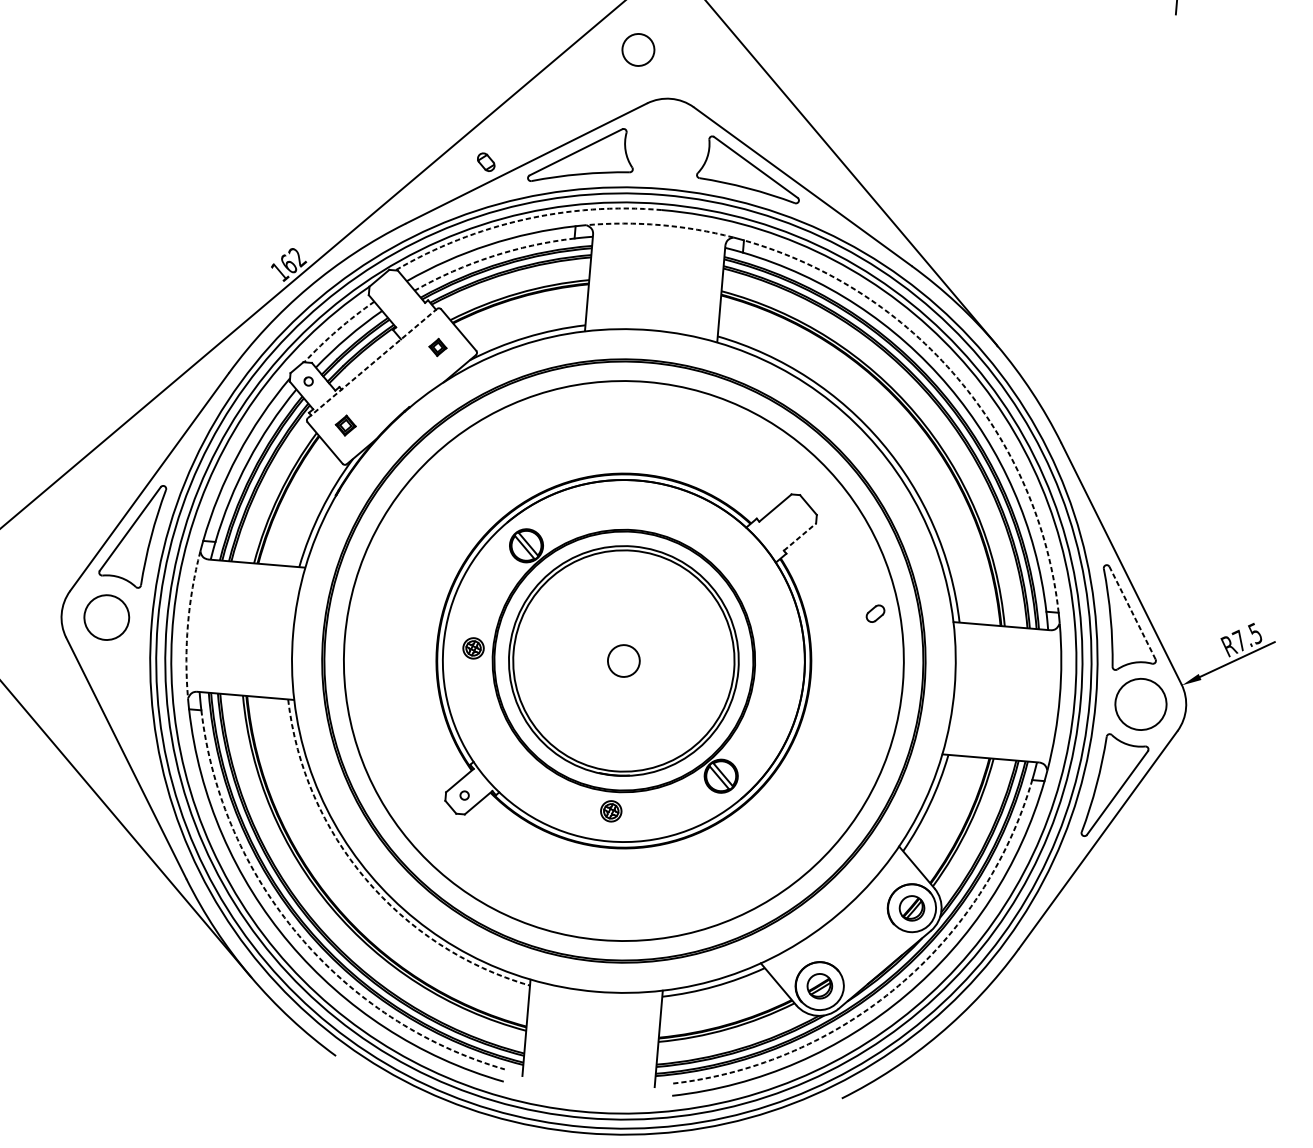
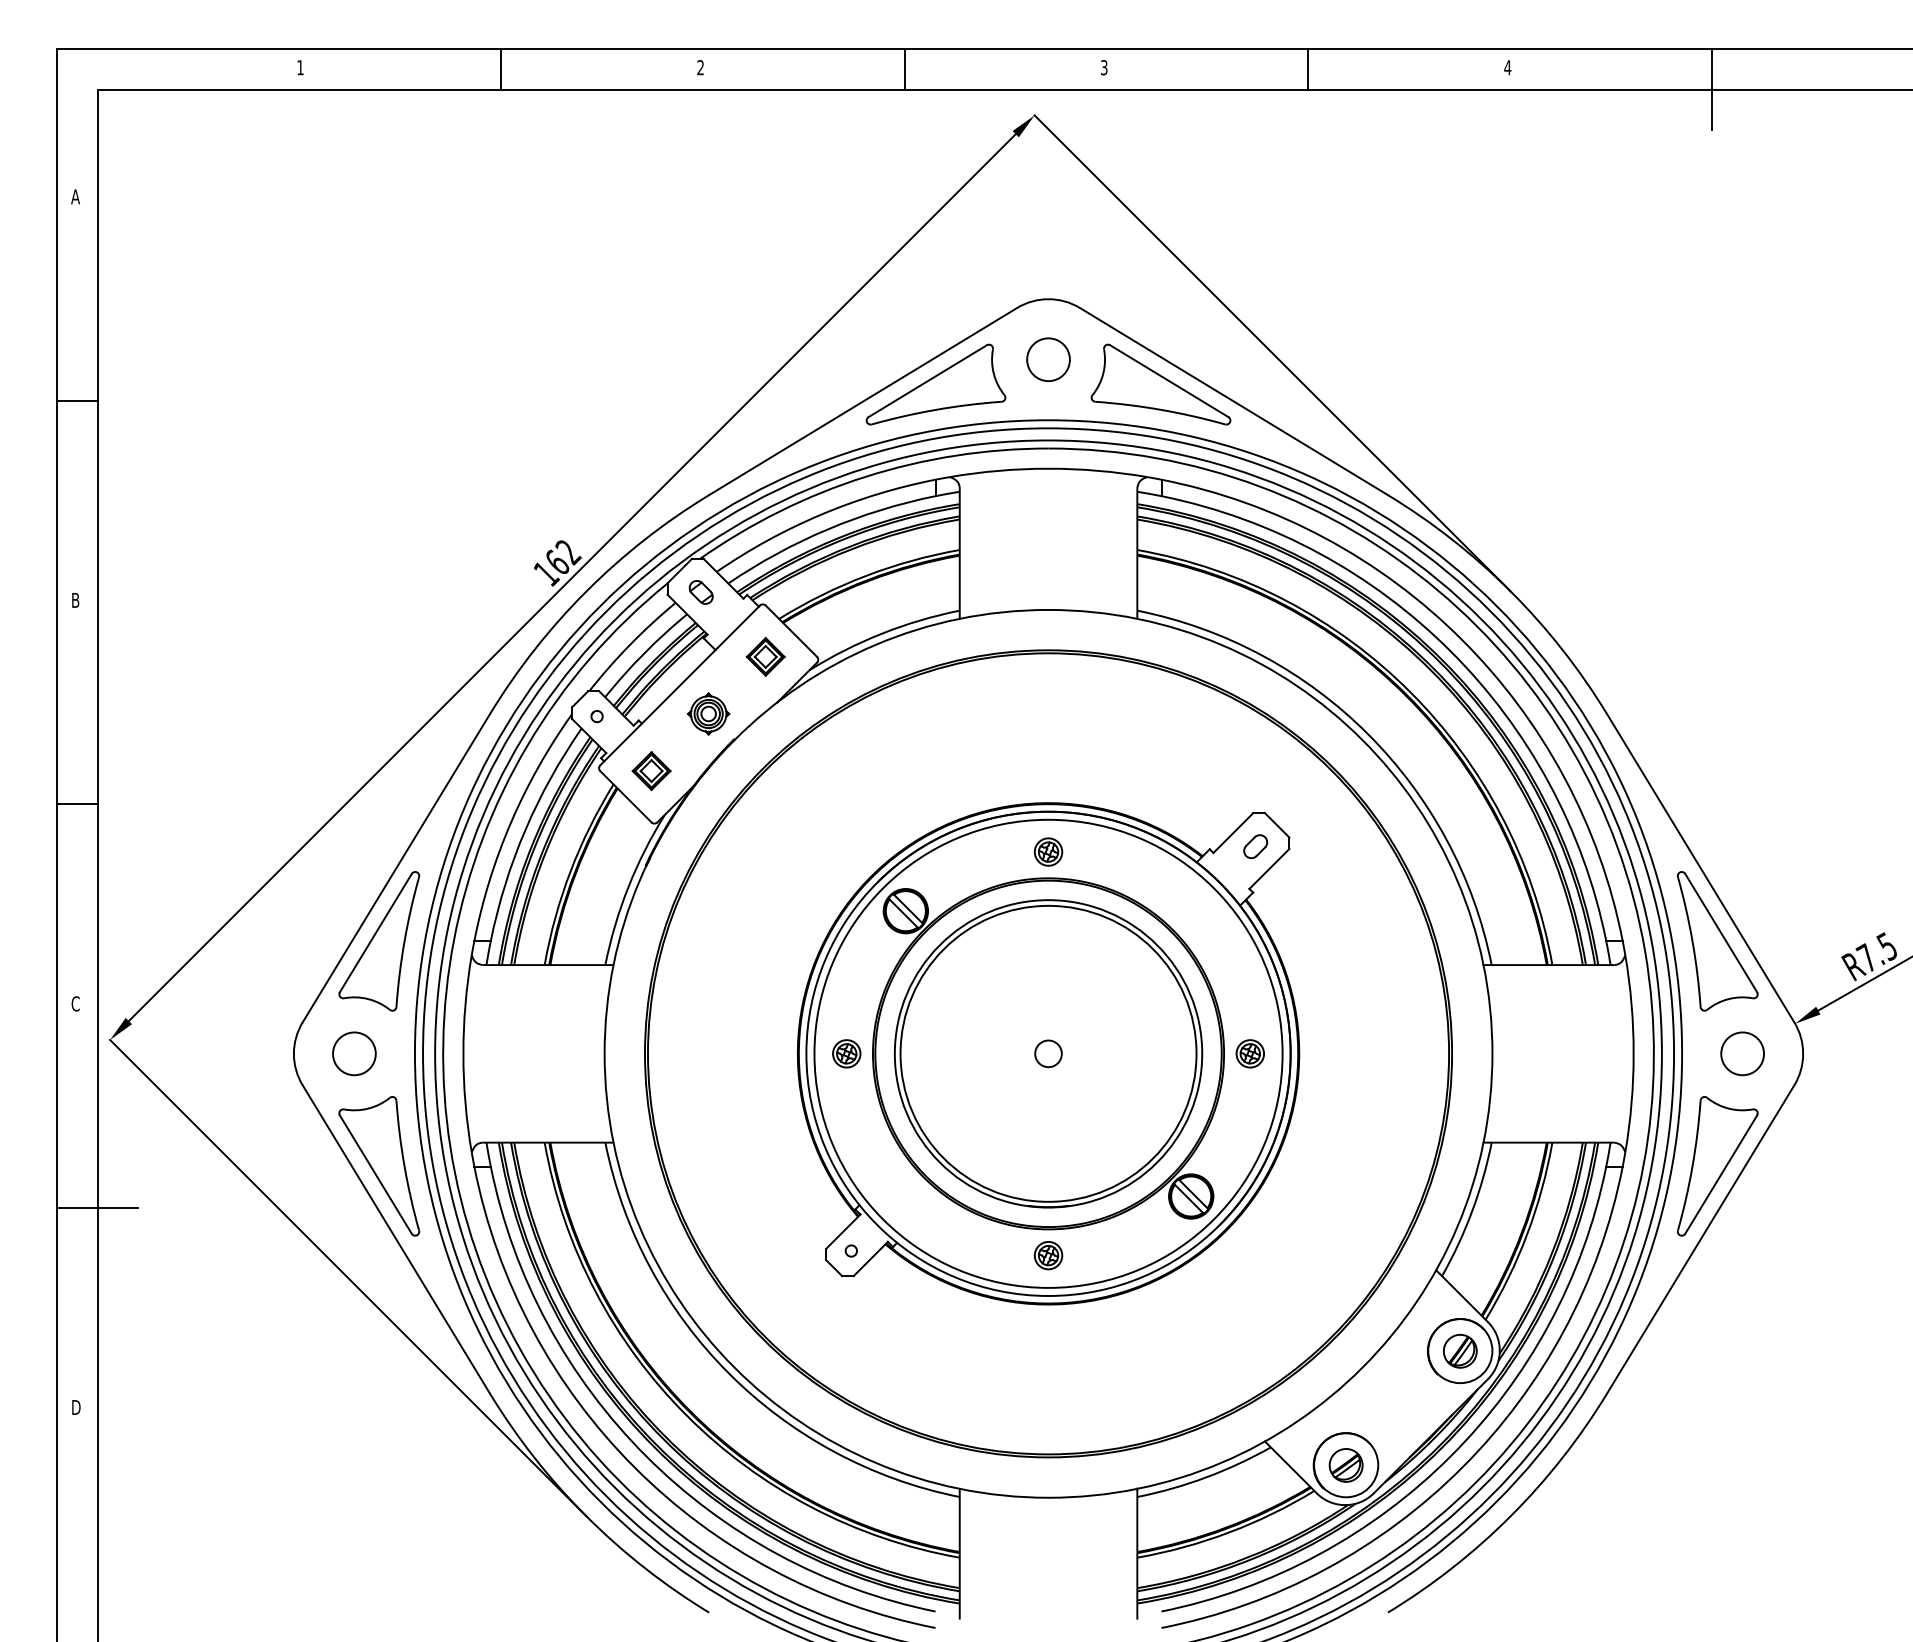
circle: (638, 49) -> (1048, 359), moved
part: (485, 162) -> (700, 592), moved
arc: (523, 219) -> (865, 476), dashed -> solid
arc: (660, 224) -> (1048, 468), dashed -> solid
arc: (492, 256) -> (827, 529), dashed -> solid
arc: (338, 329) -> (630, 644), dashed -> solid
part: (437, 347) -> (765, 656), size x1.67
line: (372, 363) -> (680, 685), dashed -> solid
arc: (958, 378) -> (1462, 640), dashed -> solid
part: (391, 386) -> (708, 713), added
part: (345, 425) -> (651, 771), size x1.43
part: (636, 510) -> (1048, 851), added
line: (800, 536) -> (1269, 868), dashed -> solid
line: (1132, 612) -> (1720, 932), dashed -> solid
part: (875, 613) -> (1255, 846), moved
circle: (106, 617) -> (354, 1053), size x0.71
arc: (188, 624) -> (463, 1053), dashed -> solid
circle: (623, 660) -> (1048, 1053), size x0.62
circle: (623, 660) -> (1048, 1053), size x0.62
part: (773, 673) -> (1249, 1053), added
part: (118, 703) -> (379, 1166), added
circle: (1140, 704) -> (1742, 1053), size x0.62
arc: (366, 879) -> (729, 1373), dashed -> solid
arc: (299, 935) -> (646, 1456), dashed -> solid
arc: (898, 986) -> (1450, 1456), dashed -> solid

